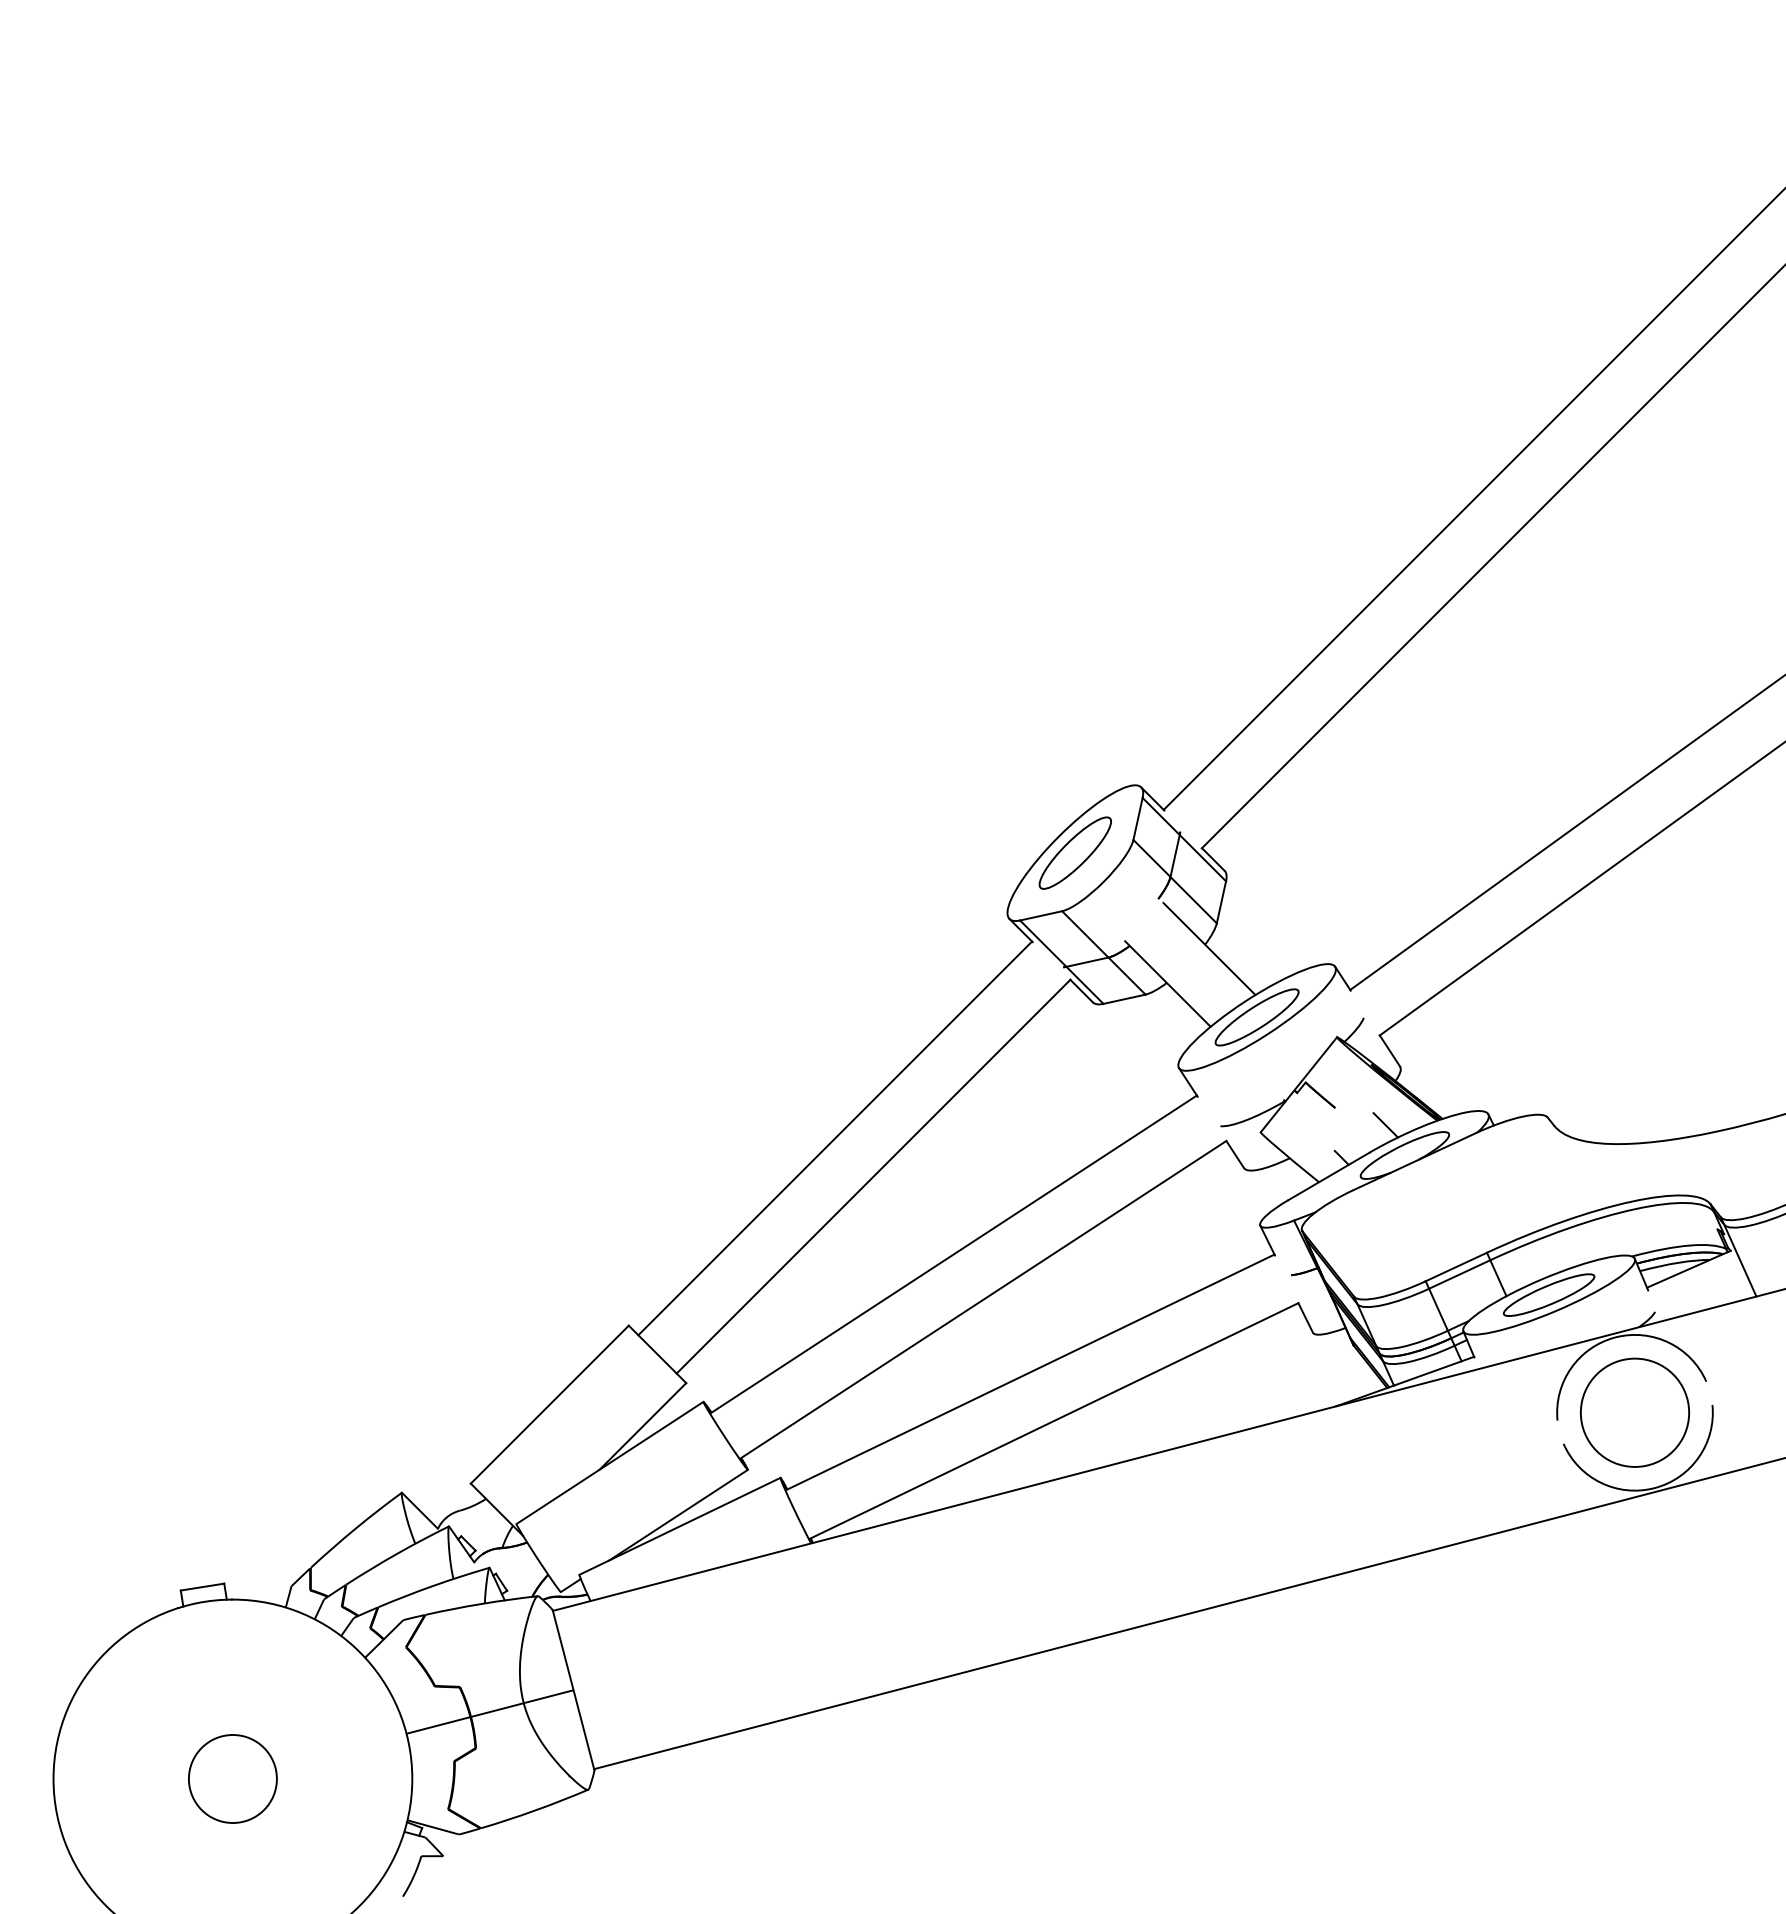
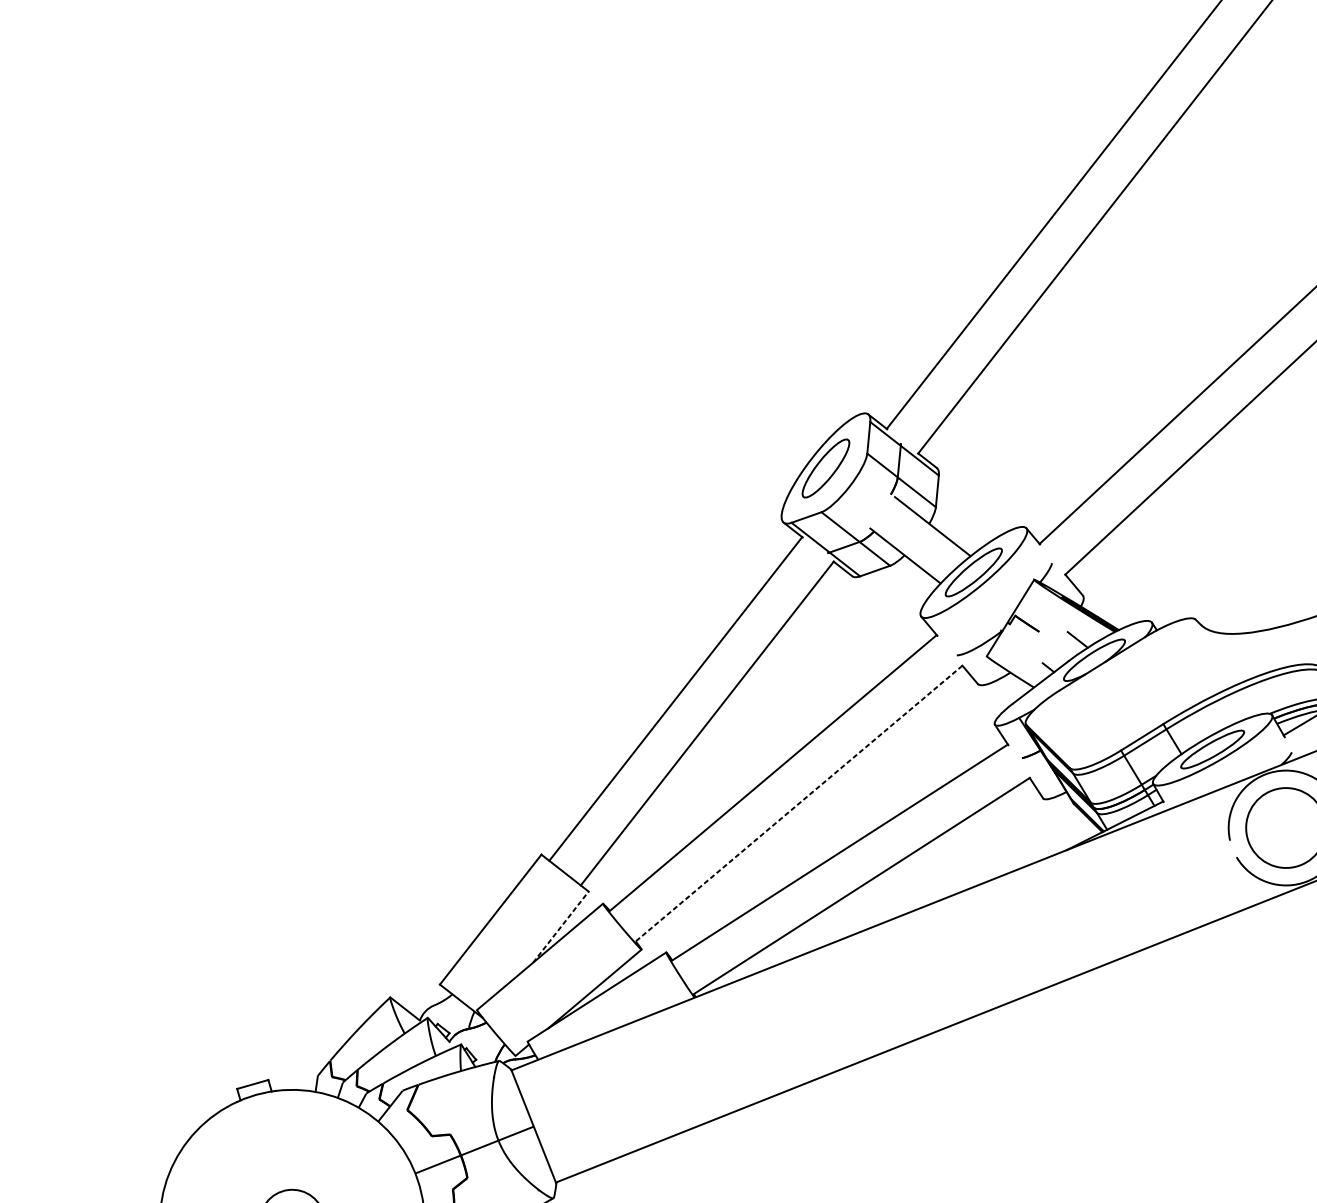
line: (983, 1300) -> (798, 804), solid -> dashed
line: (643, 1426) -> (561, 927), solid -> dashed

